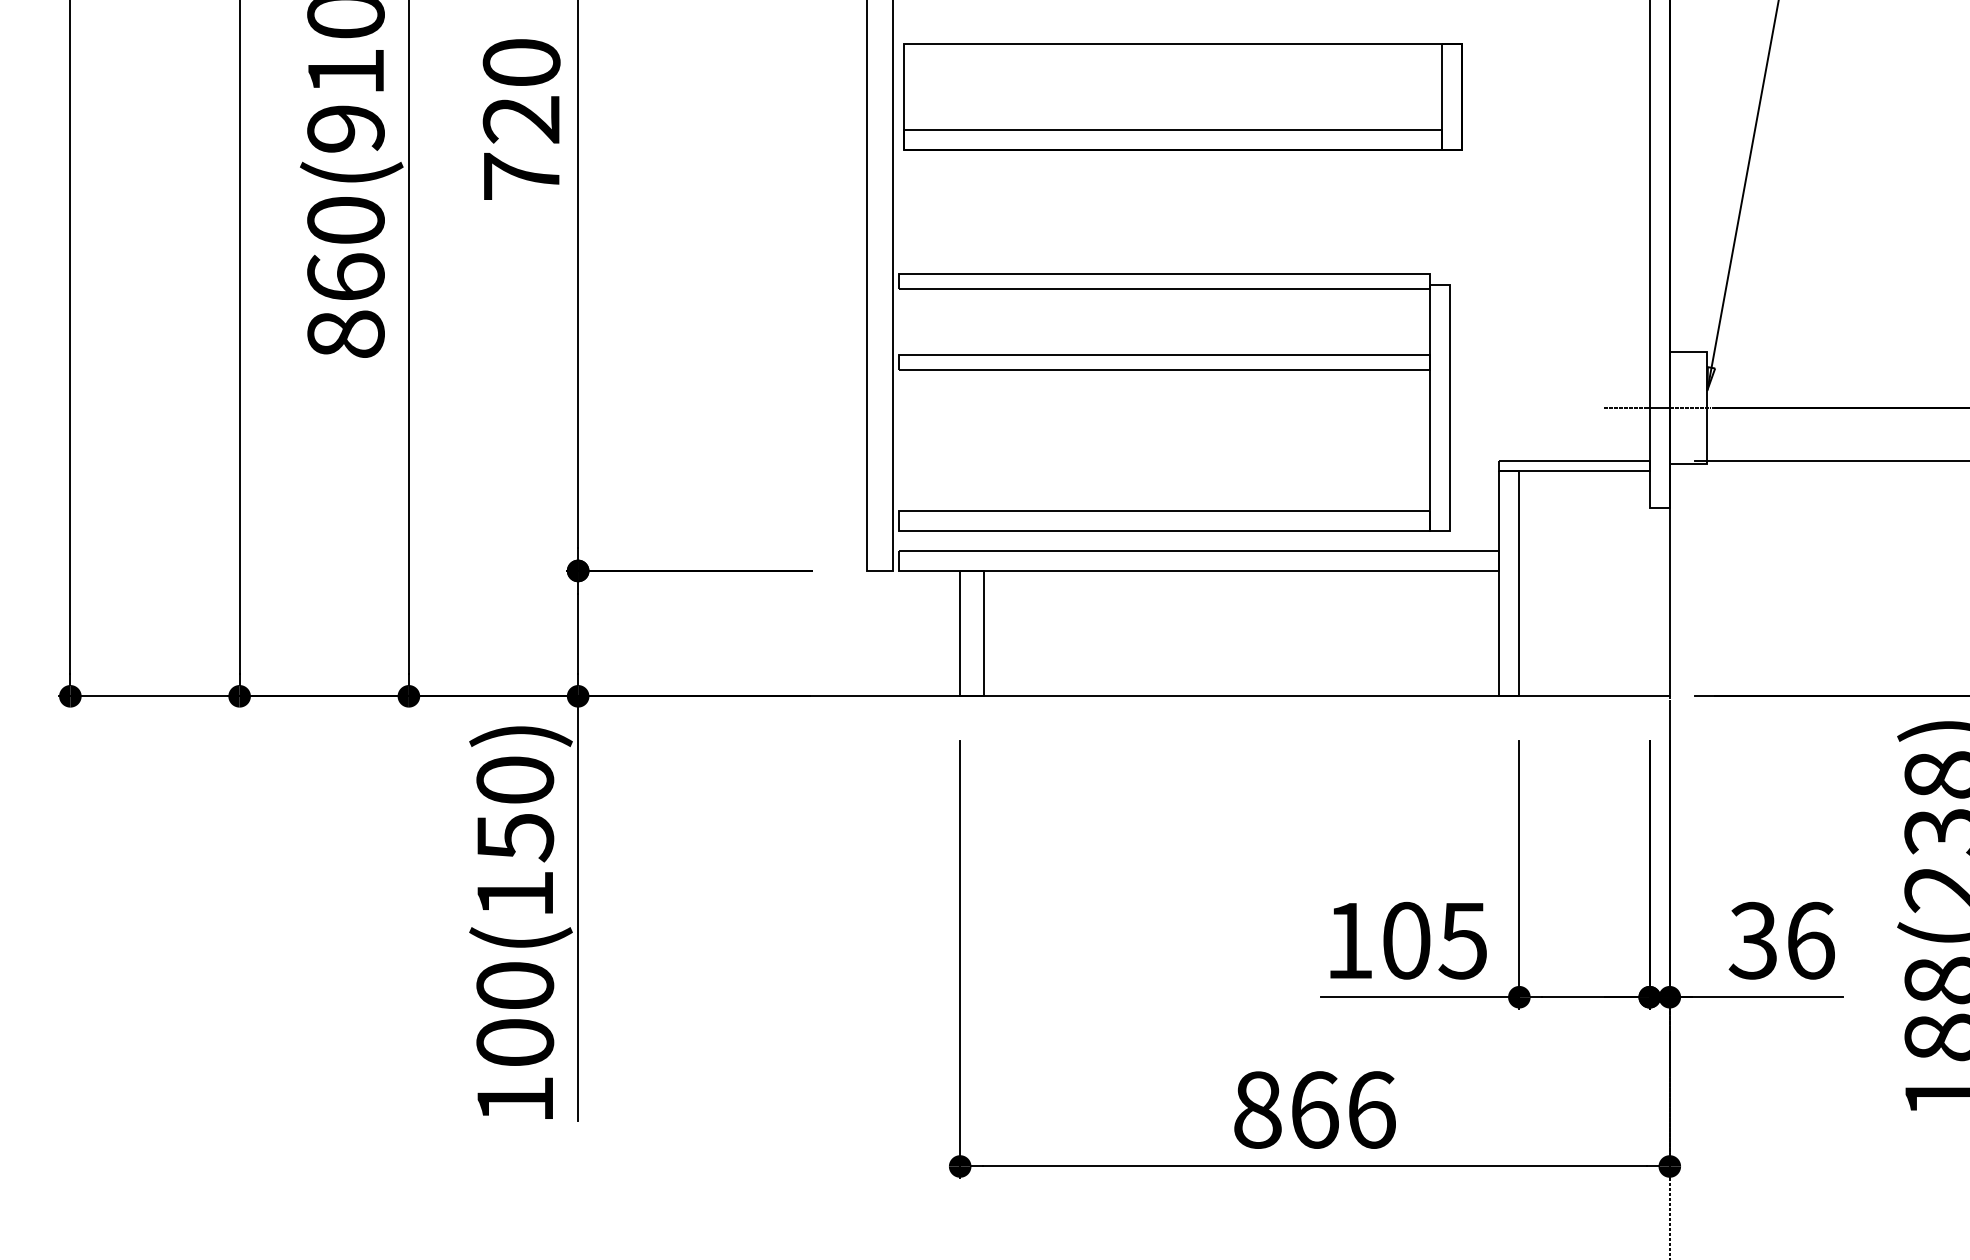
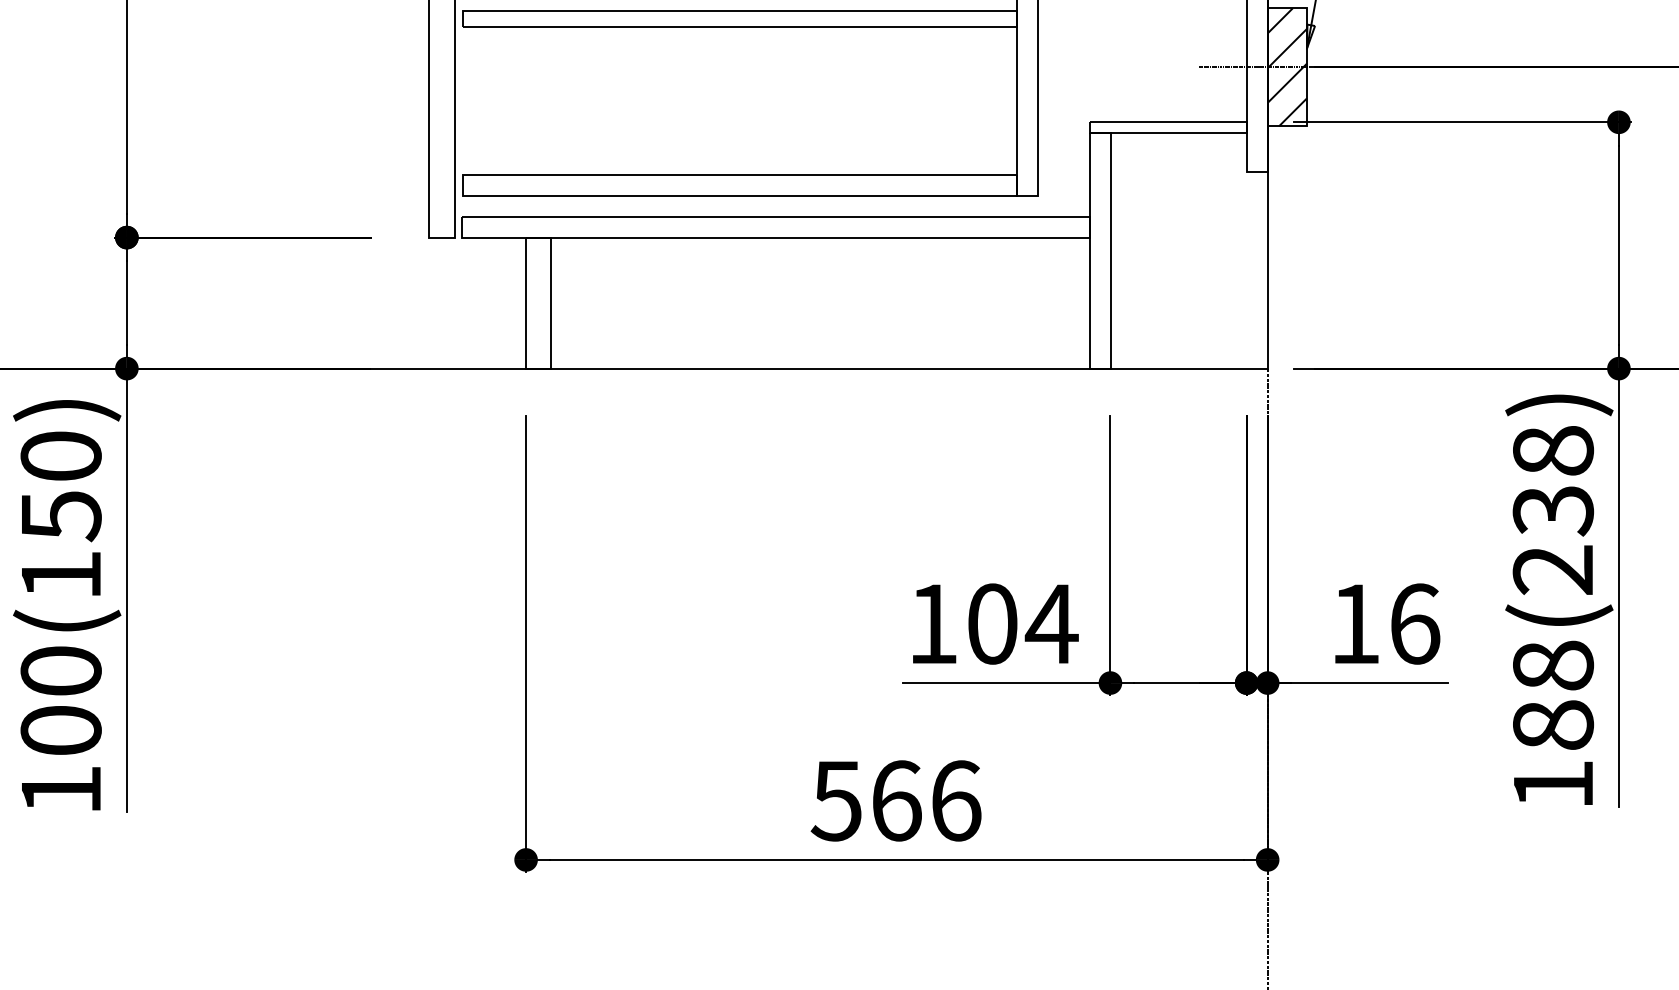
hatch: (1688, 407) -> (1287, 66), added
text: (1752, 940) -> (1354, 623), 36 -> 16
text: (1463, 941) -> (1052, 624), 105 -> 104
text: (1256, 1109) -> (835, 800), 866 -> 566

